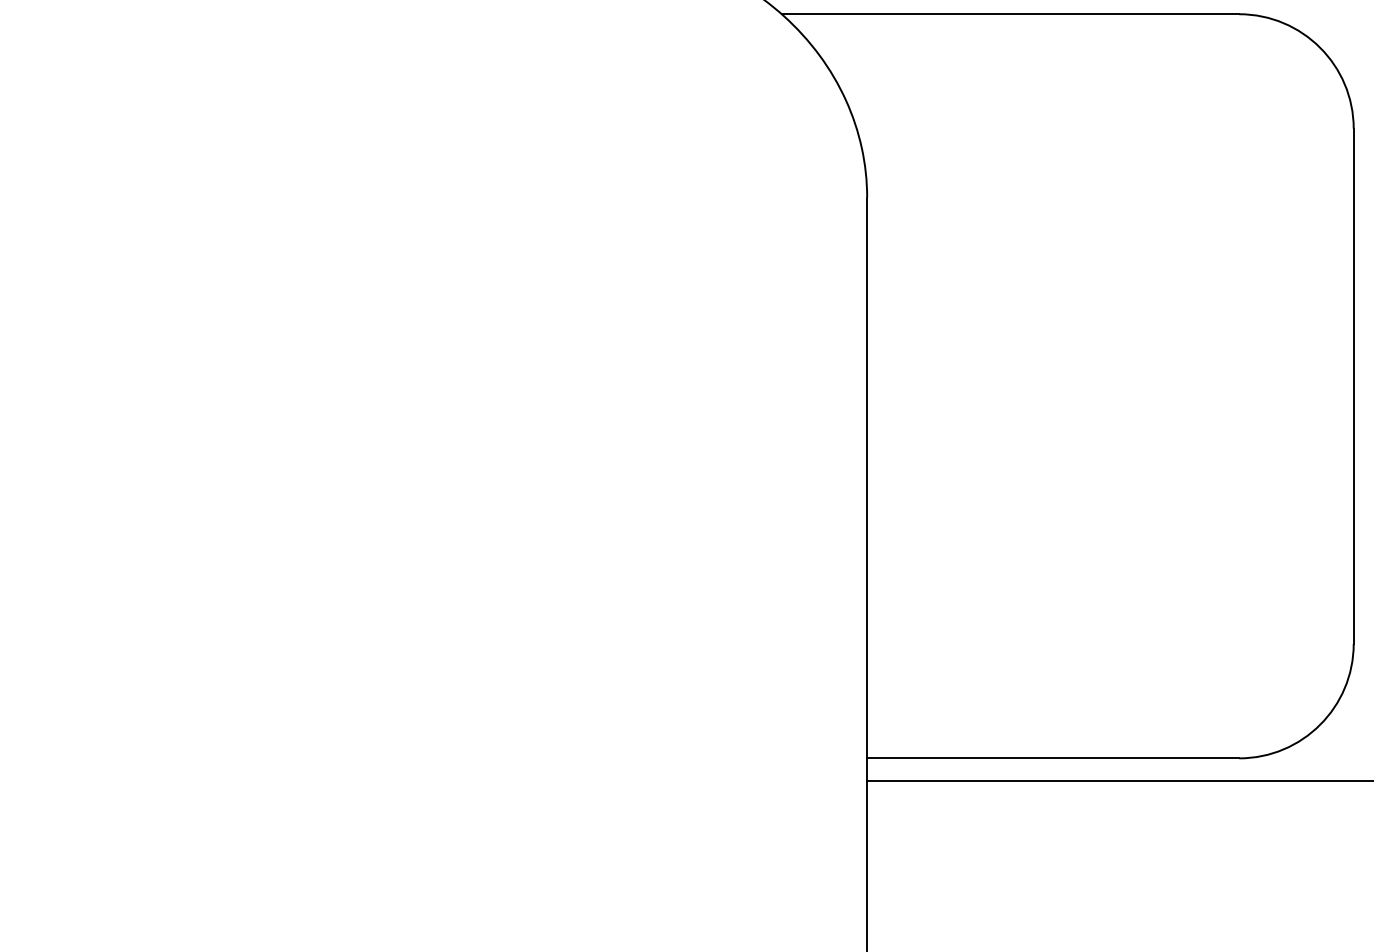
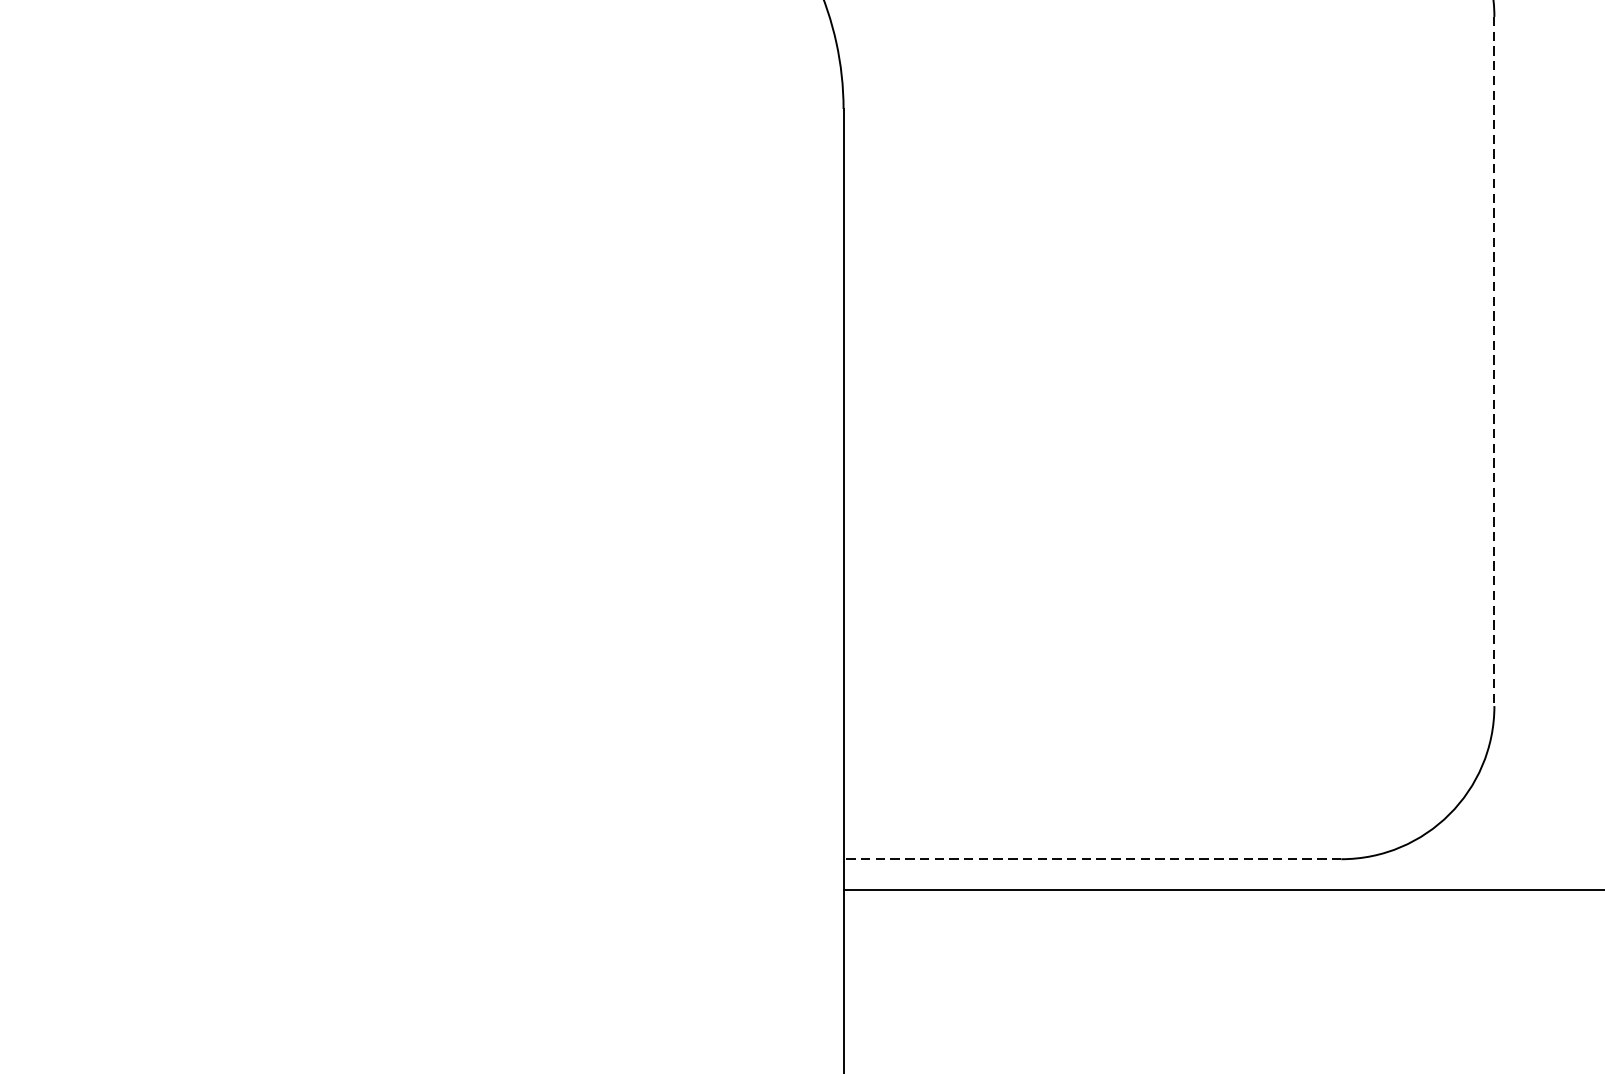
line: (1353, 386) -> (1494, 361), solid -> dashed
line: (1052, 758) -> (1091, 859), solid -> dashed

